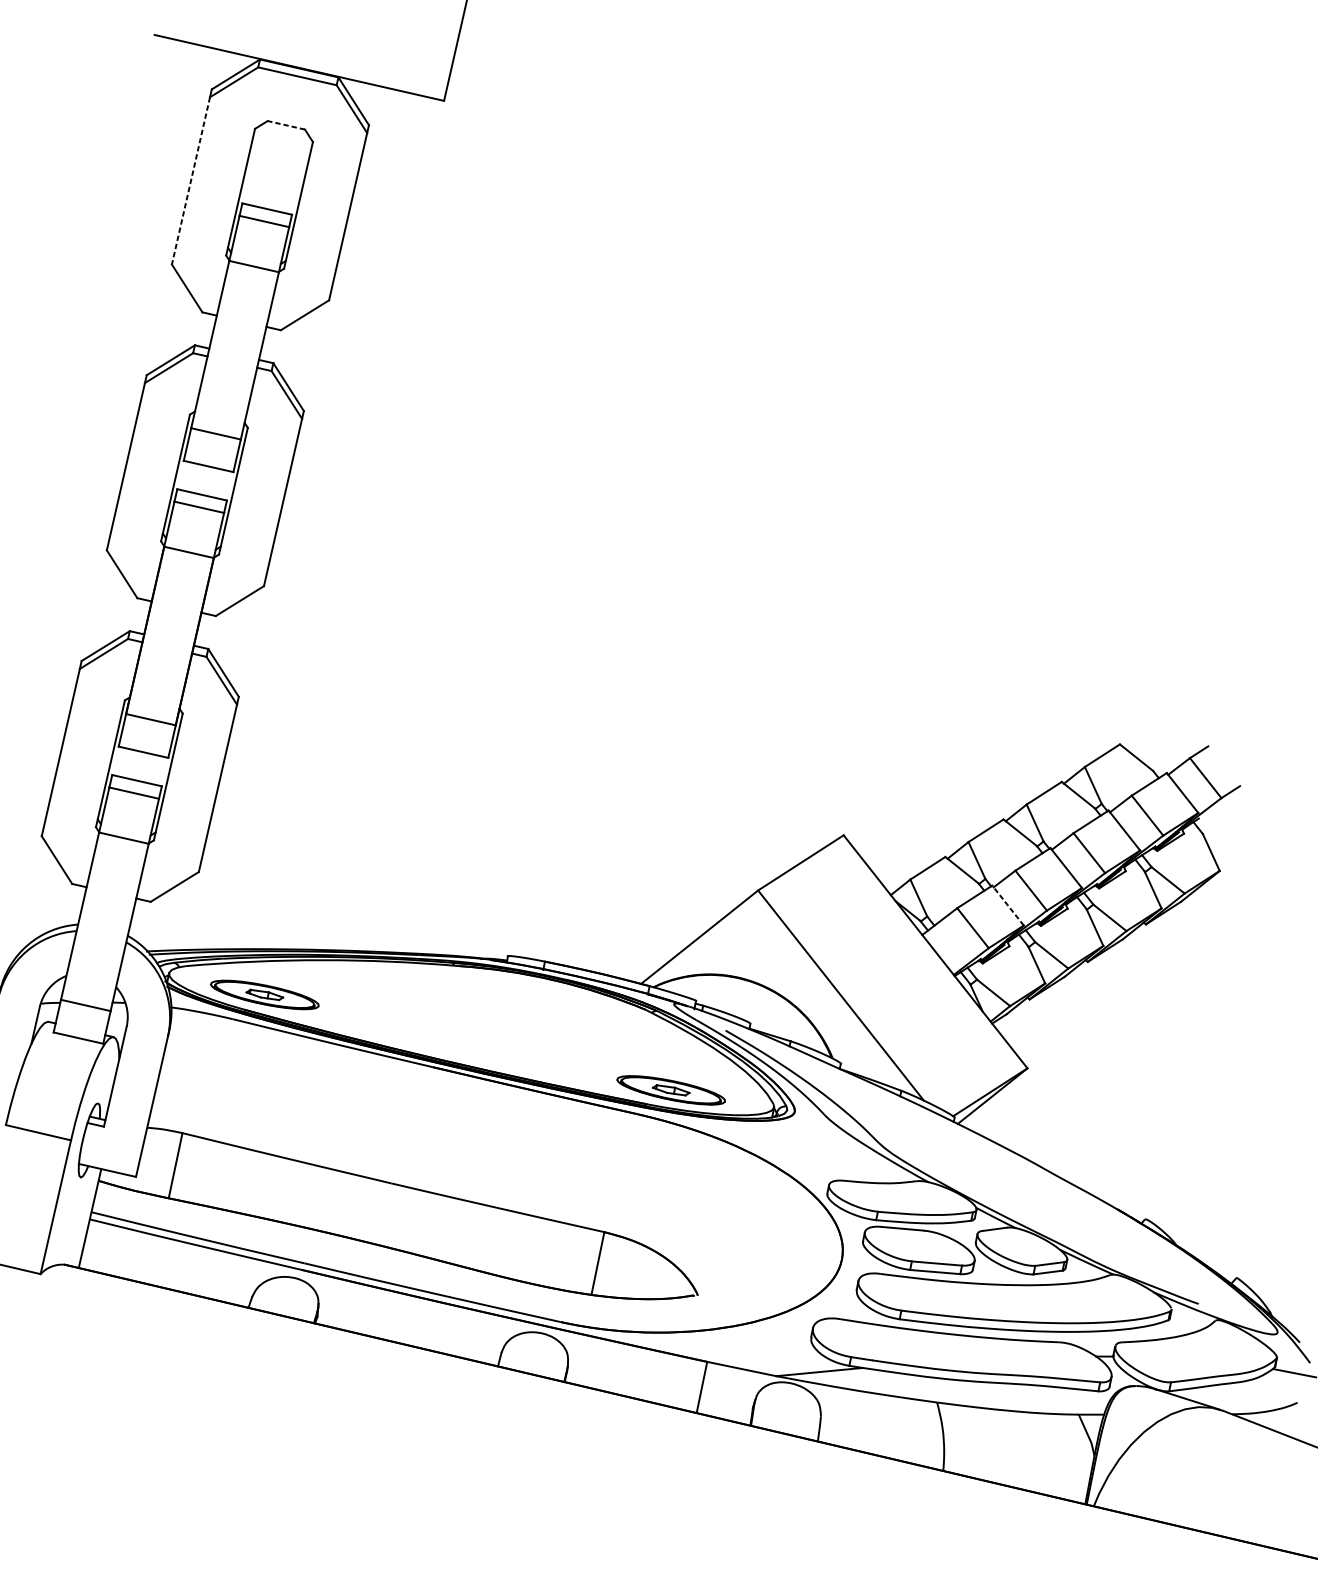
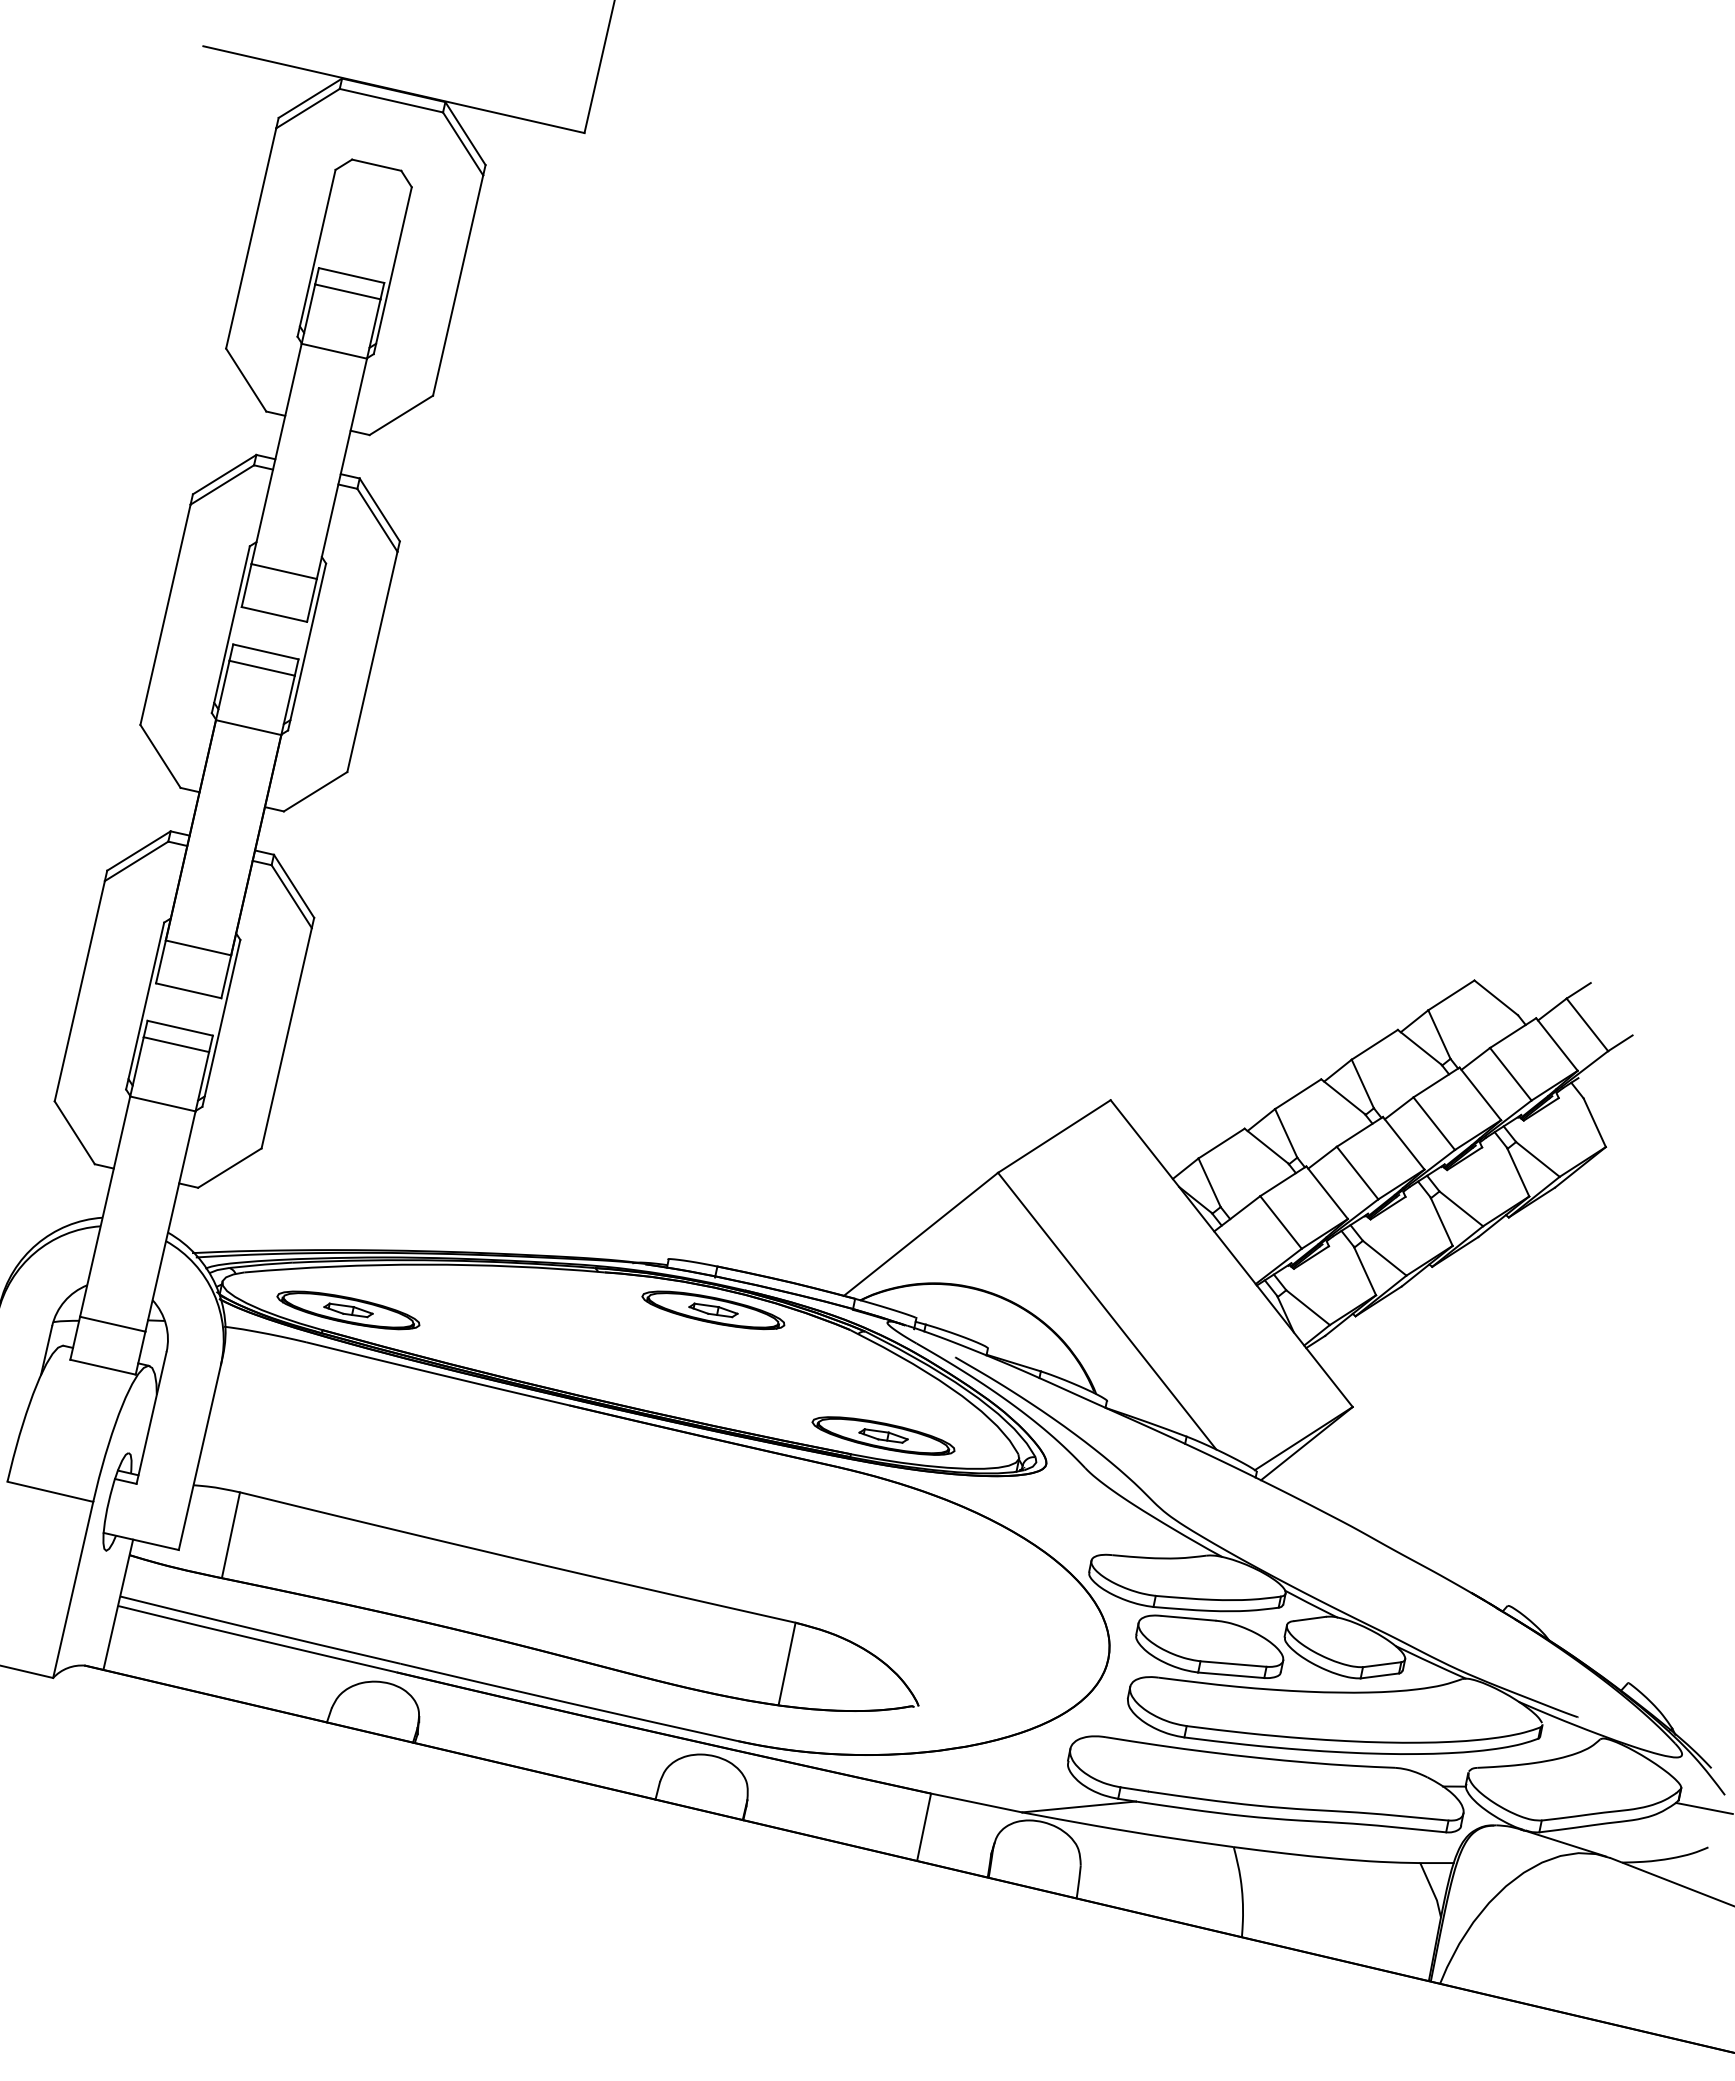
line: (286, 125) -> (376, 165), dashed -> solid
line: (191, 180) -> (251, 238), dashed -> solid
line: (1008, 905) -> (1327, 1192), dashed -> solid
part: (542, 995) -> (713, 1310), added

